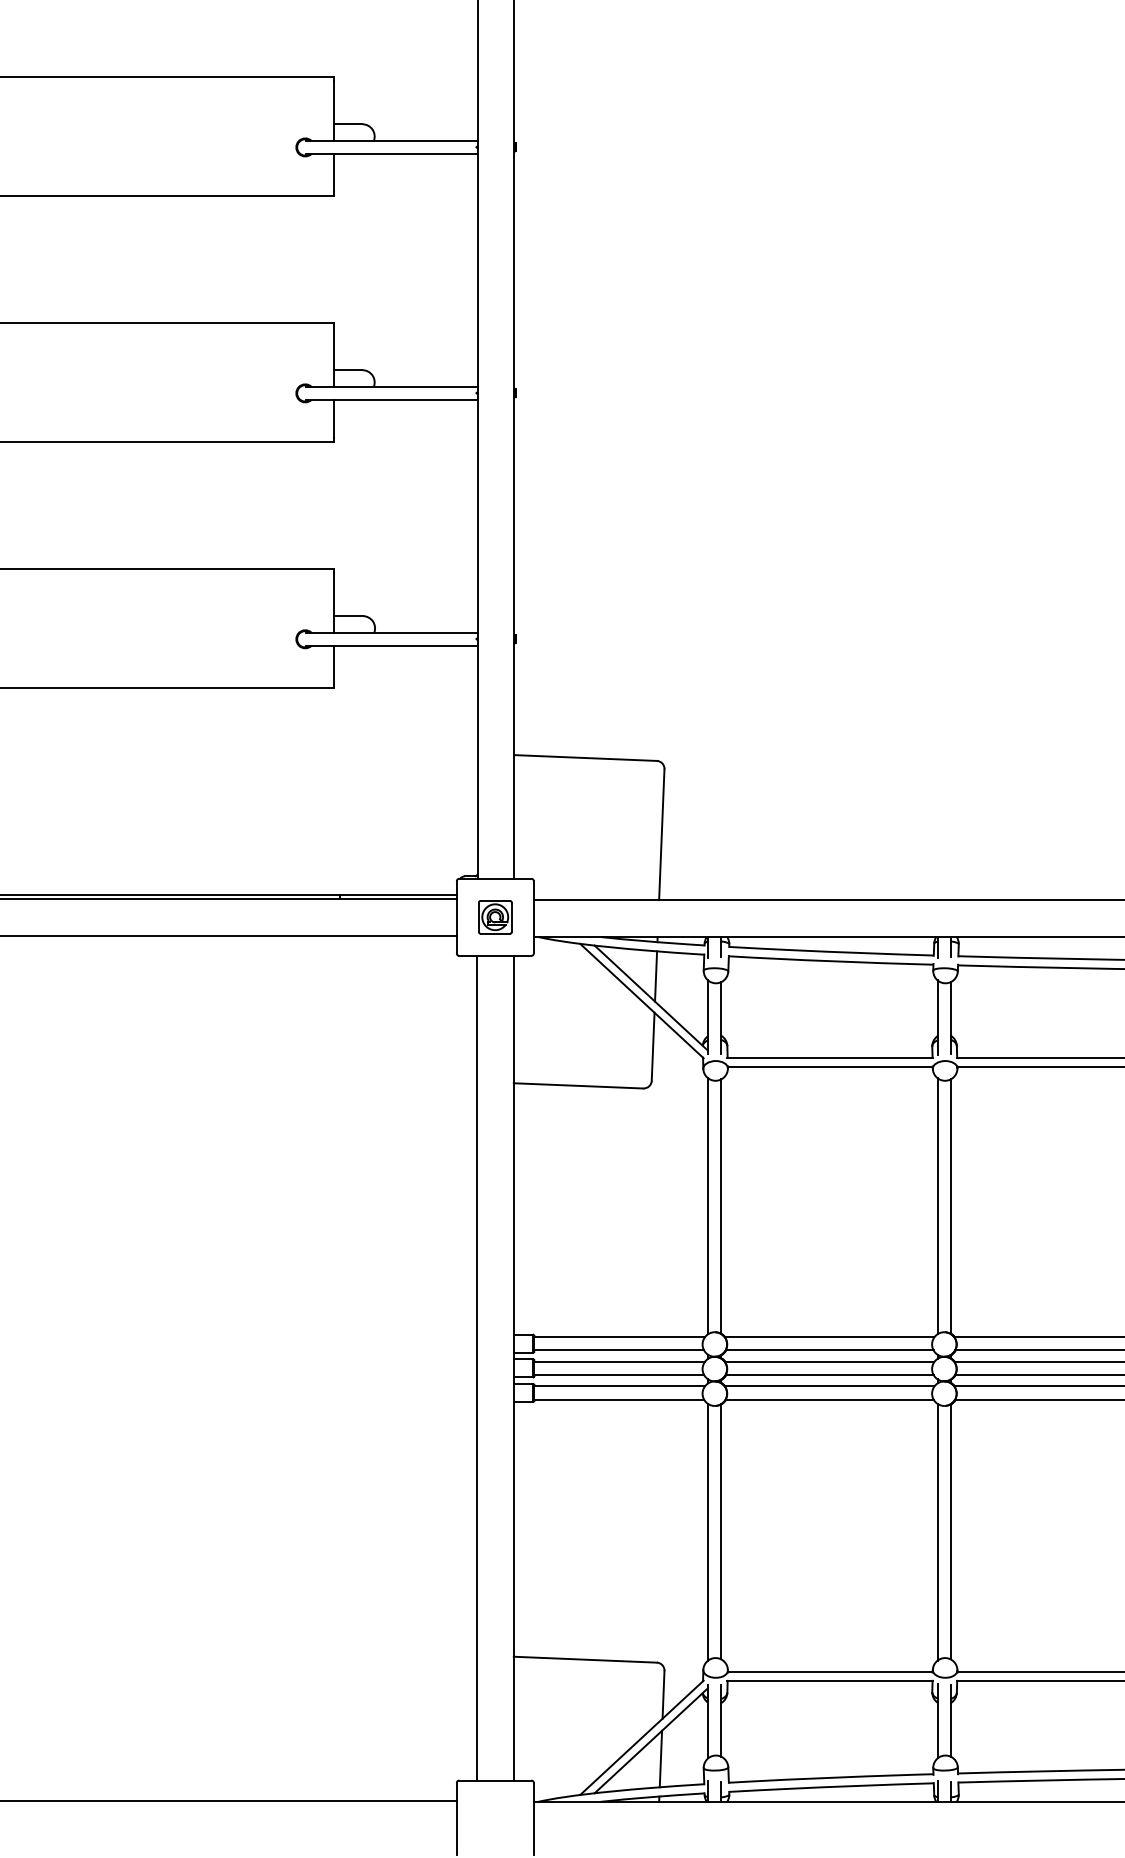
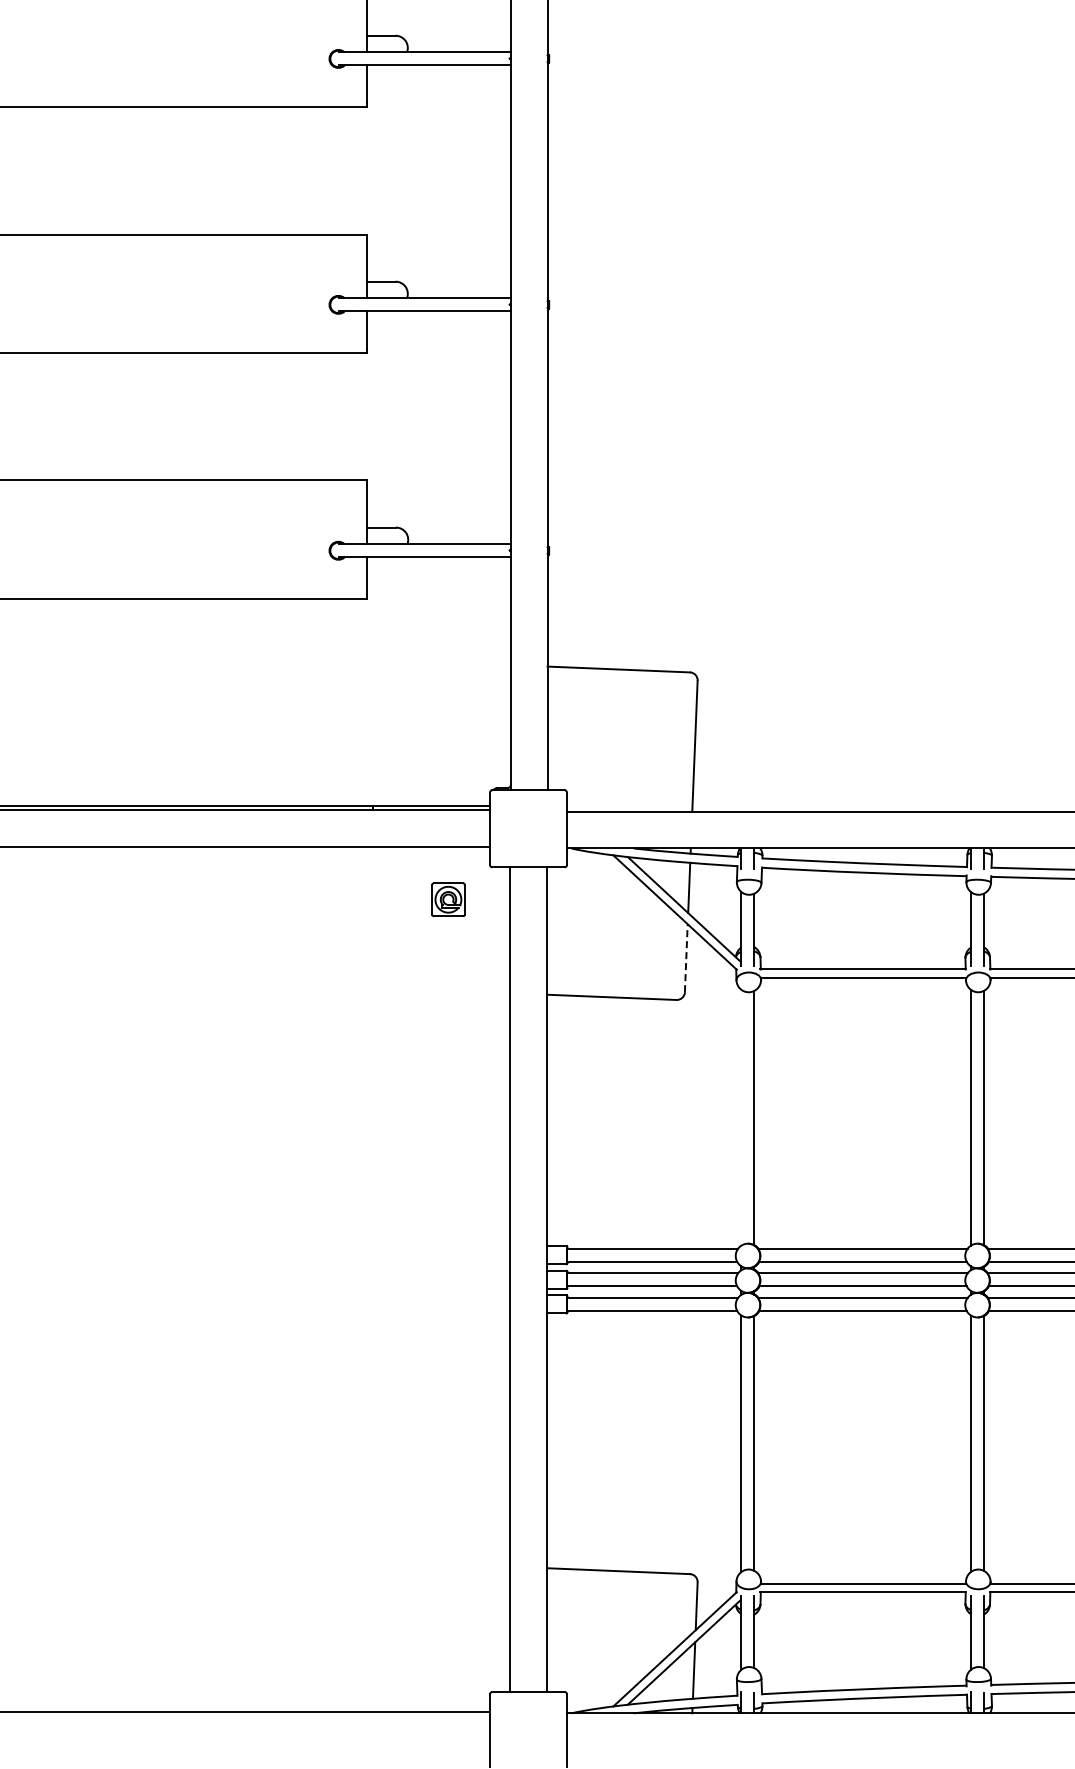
part: (495, 917) -> (448, 899), moved
line: (653, 1046) -> (686, 957), solid -> dashed
line: (708, 1206) -> (741, 1117), removed

